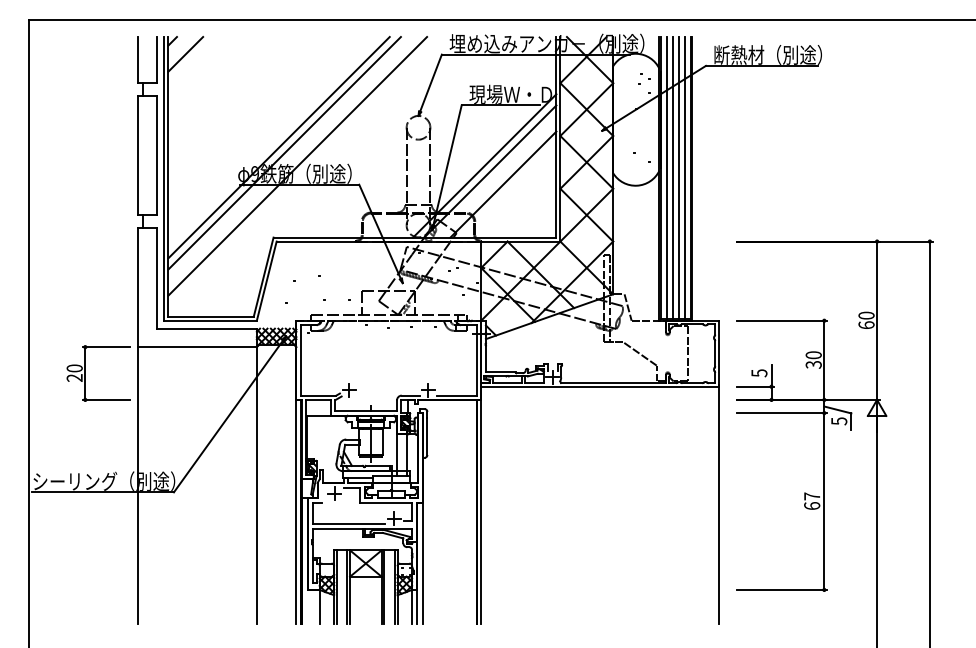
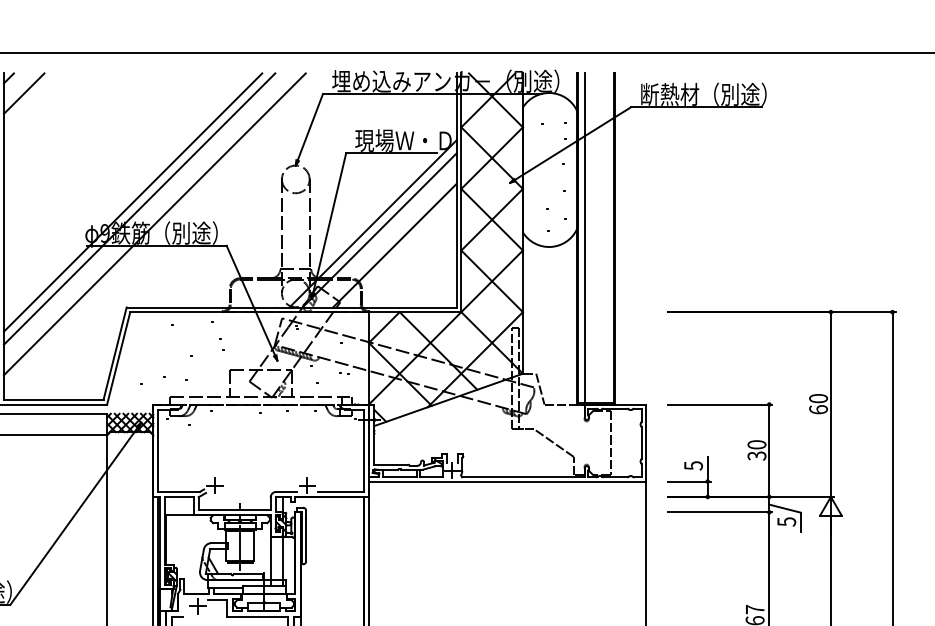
line: (672, 178) -> (592, 238), removed
line: (678, 178) -> (599, 238), removed
line: (684, 178) -> (606, 238), removed

